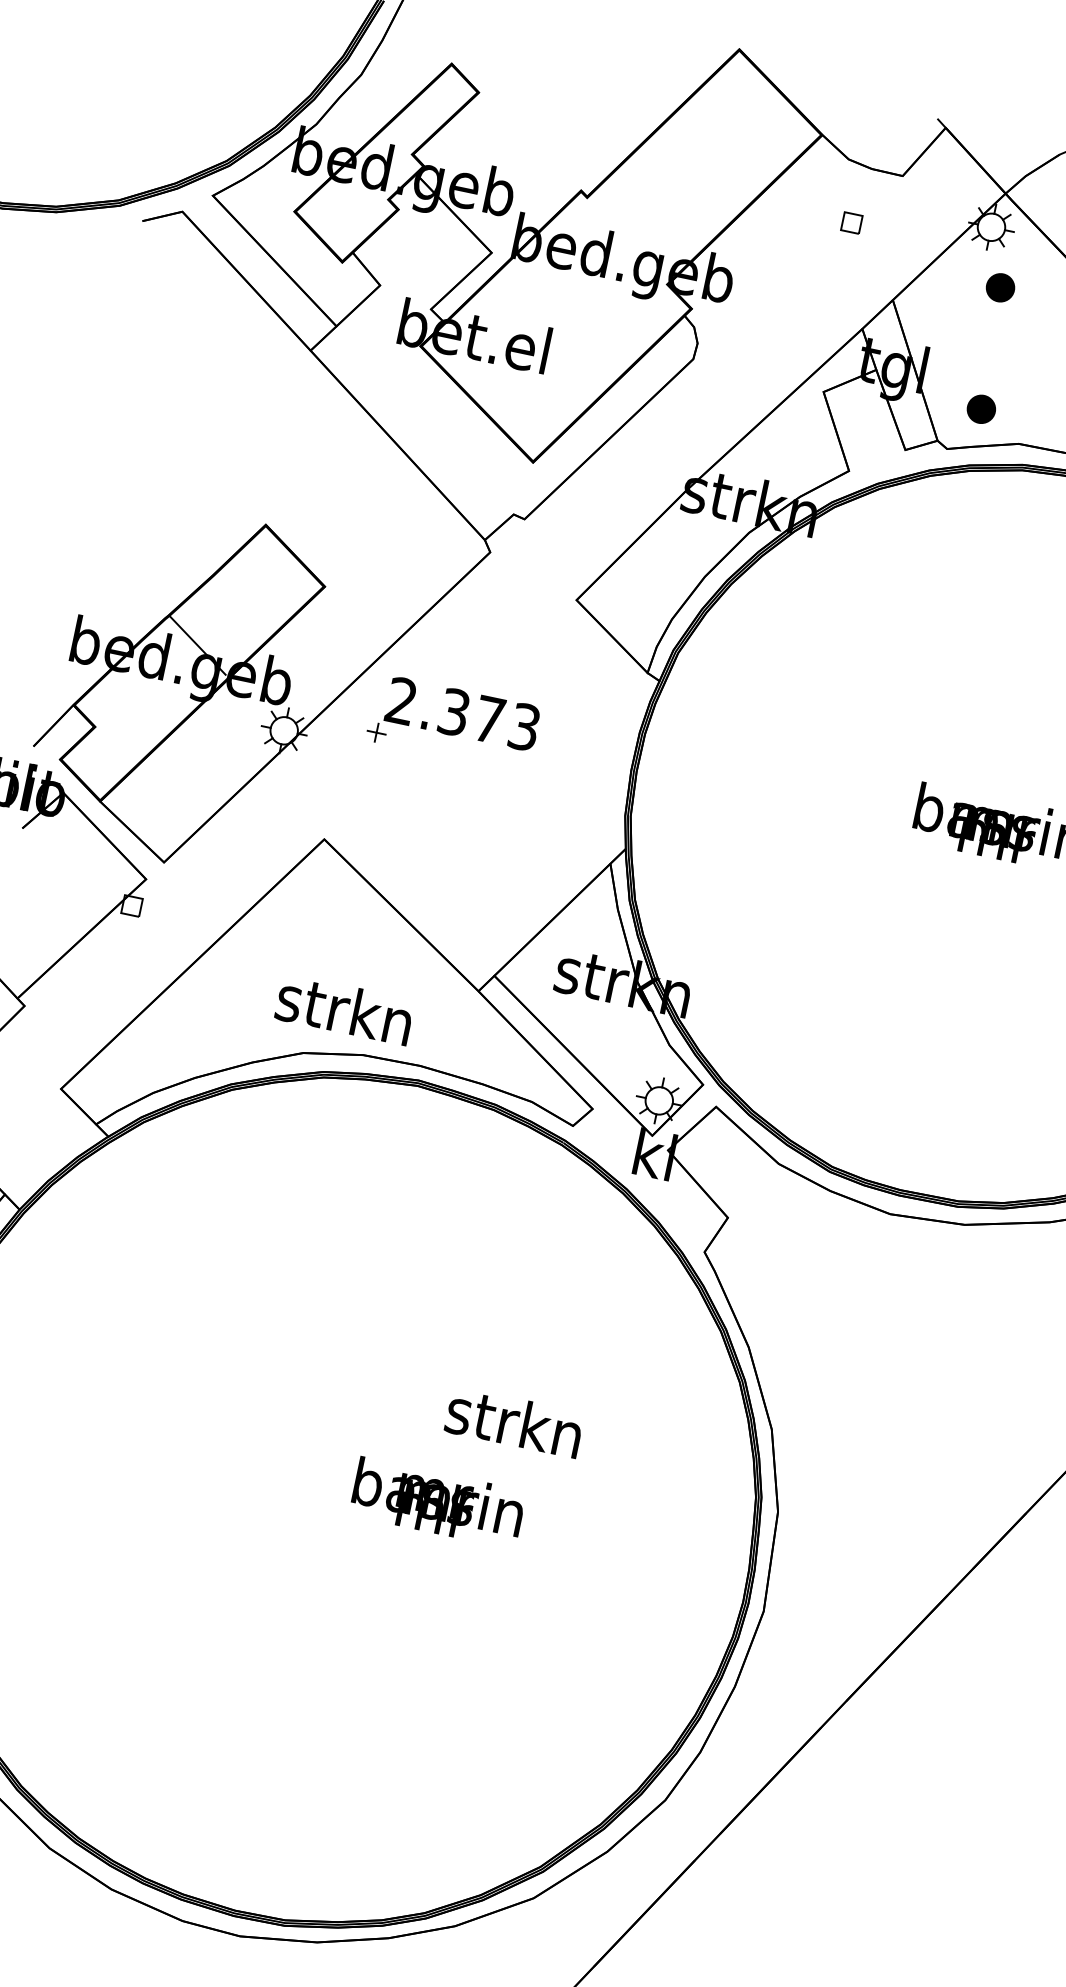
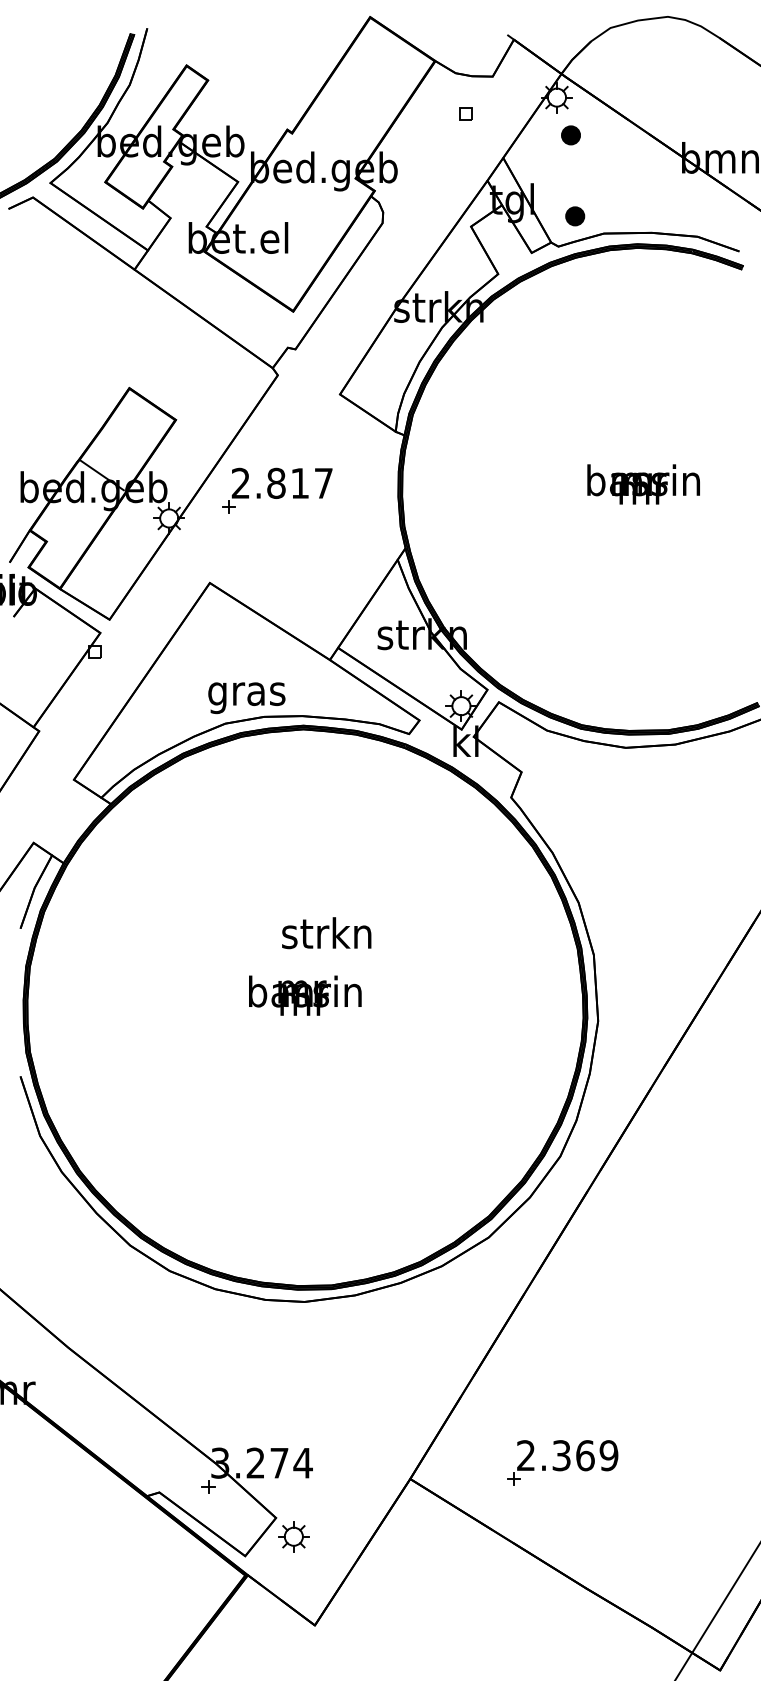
text: (488, 719) -> (299, 483), 2.373 -> 2.817
text: (342, 1016) -> (245, 694), strkn -> gras
text: (514, 1422) -> (326, 933), moved
text: (438, 1502) -> (305, 995), moved

